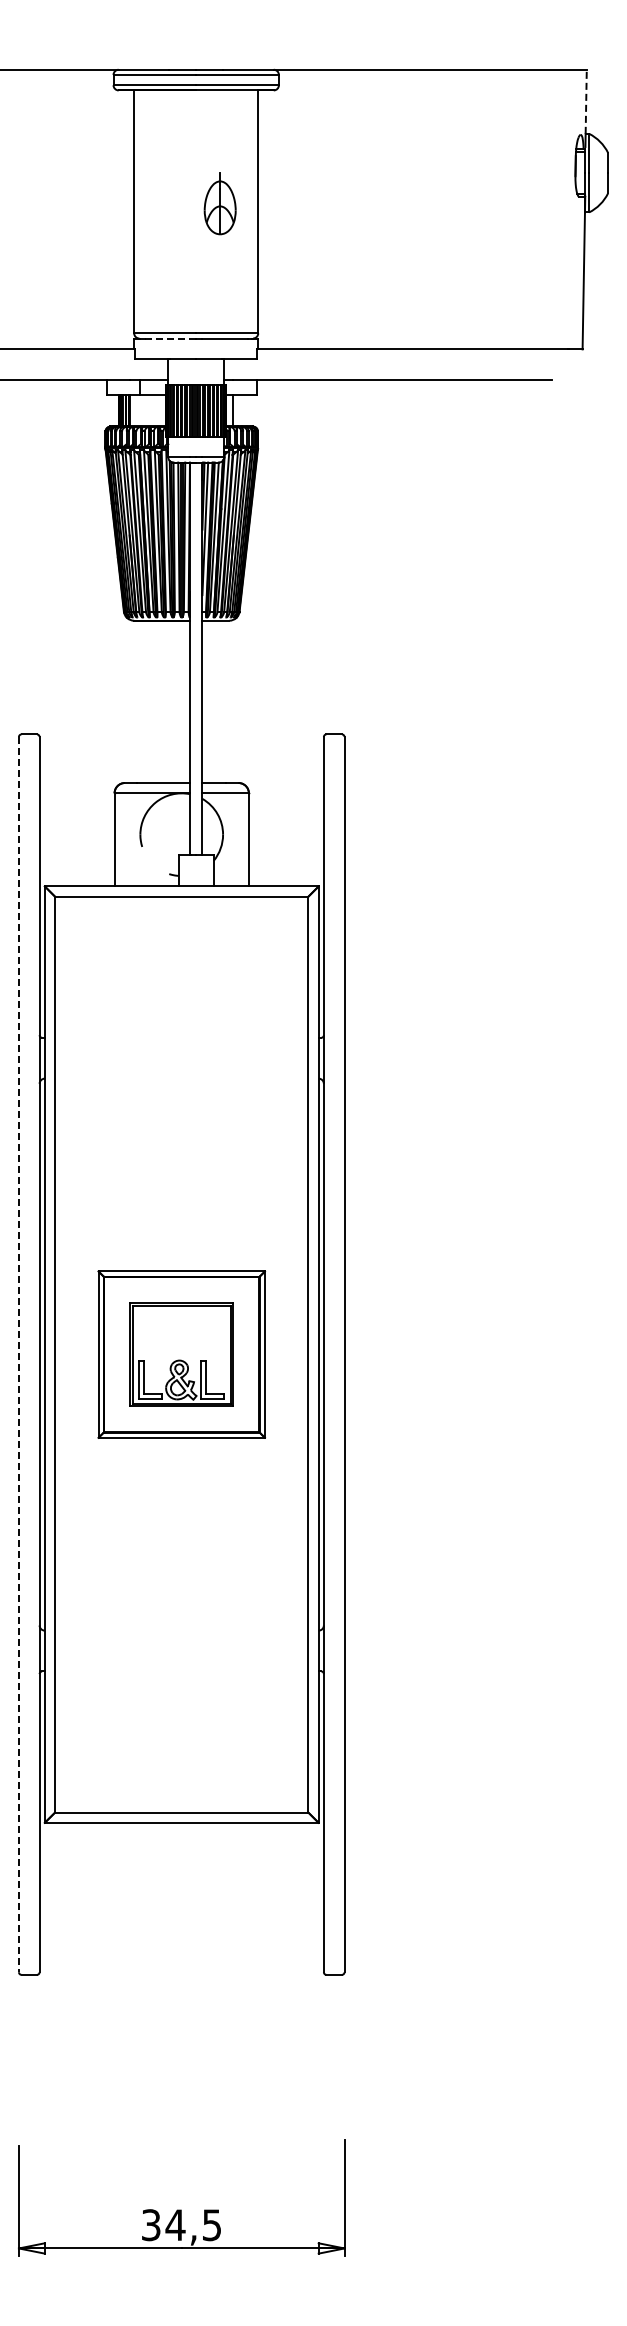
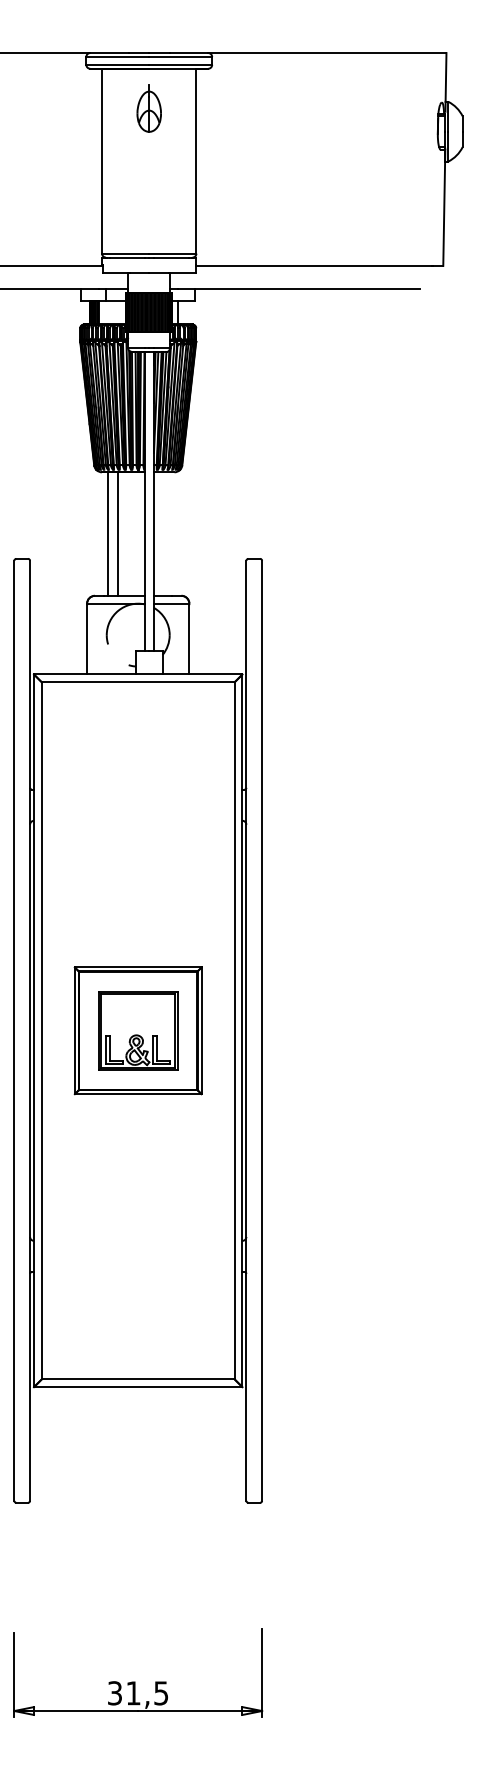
line: (586, 101) -> (446, 77), dashed -> solid
part: (219, 203) -> (148, 108), moved
line: (167, 338) -> (127, 257), dashed -> solid
line: (142, 701) -> (108, 533), added
line: (154, 701) -> (117, 533), added
line: (18, 1354) -> (14, 1030), dashed -> solid
text: (175, 2224) -> (133, 1692), 34,5 -> 31,5

